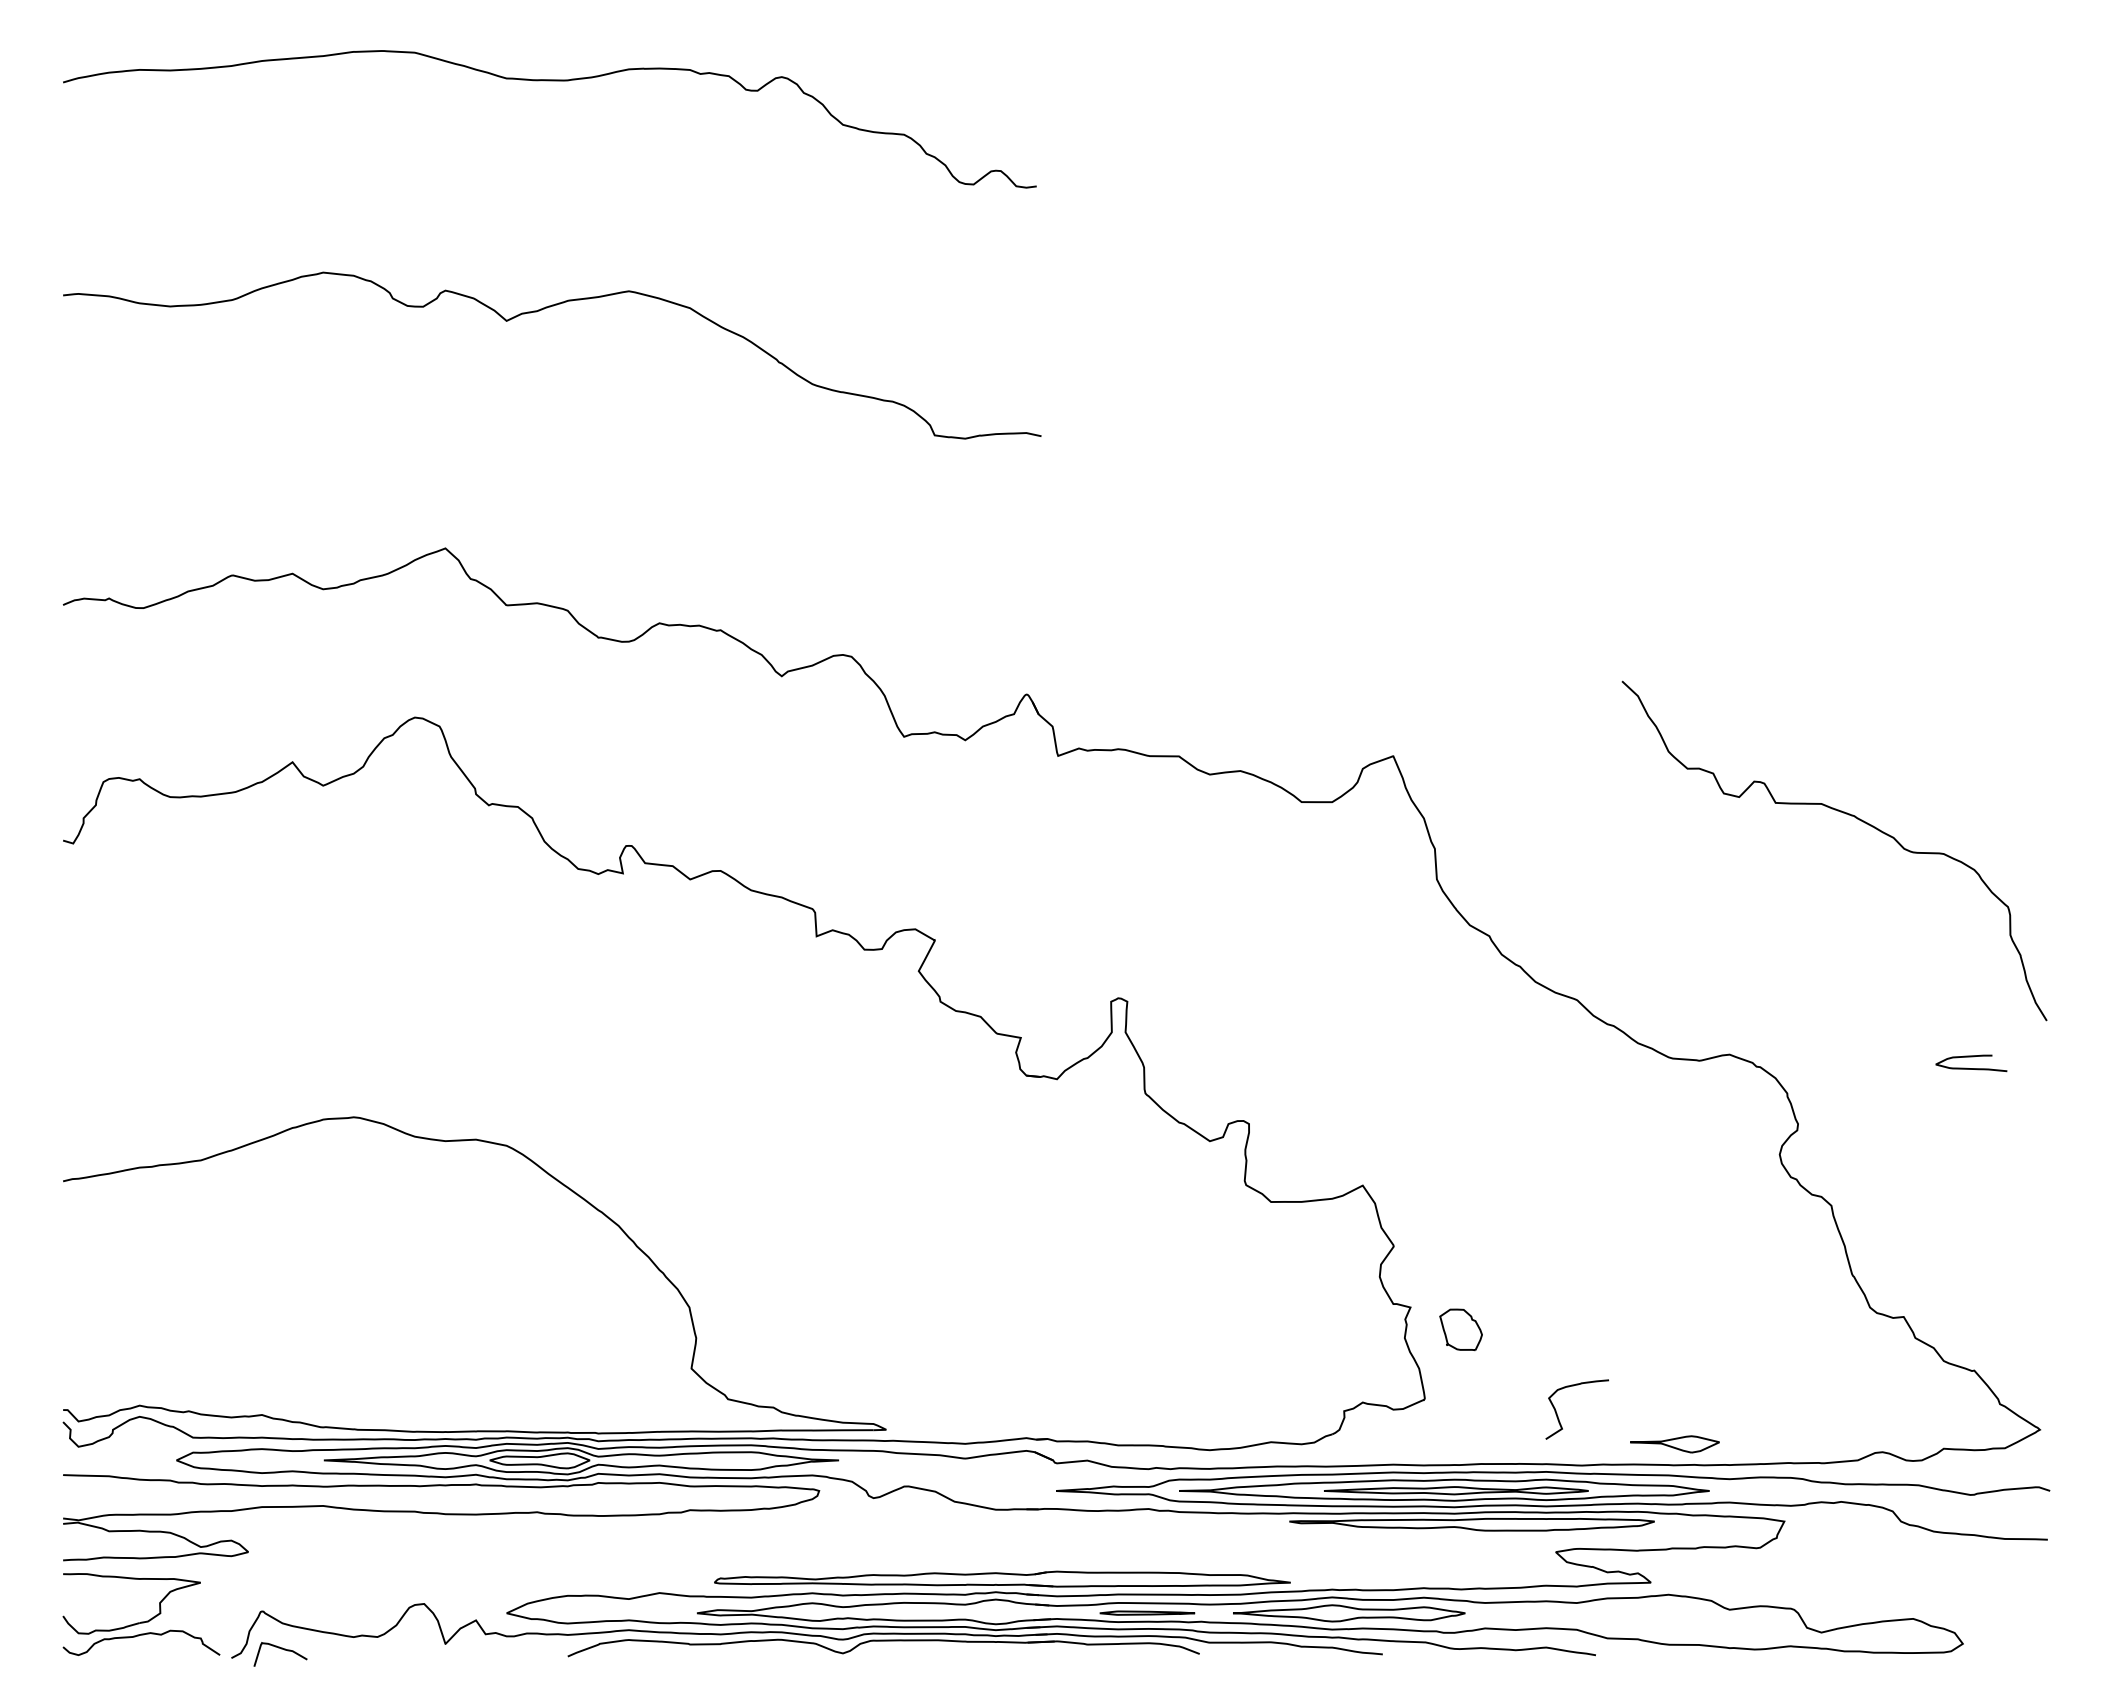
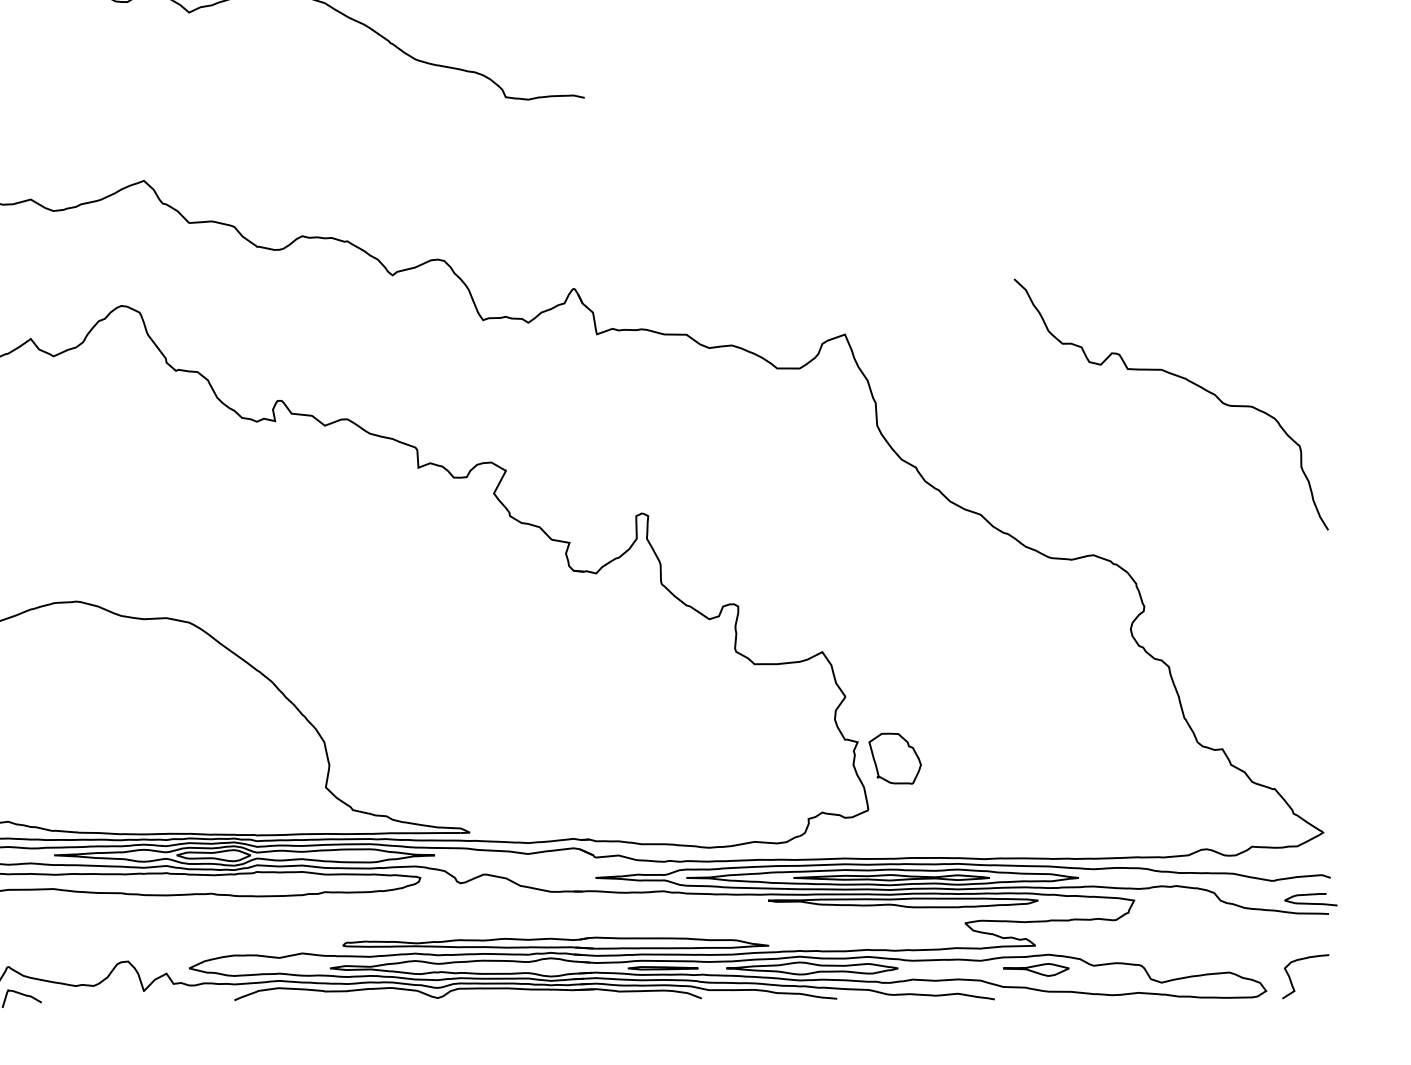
curve: (1971, 1068) -> (1311, 903), moved
part: (1460, 1329) -> (894, 758), size x1.67
curve: (1558, 1416) -> (1291, 981), moved
part: (1674, 1444) -> (1035, 970), moved

